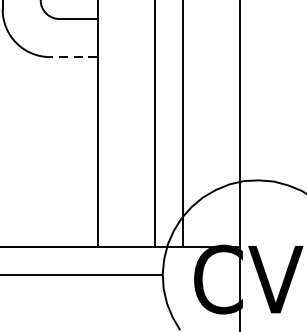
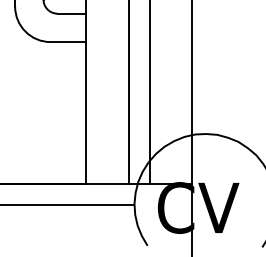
line: (74, 57) -> (68, 42), dashed -> solid

